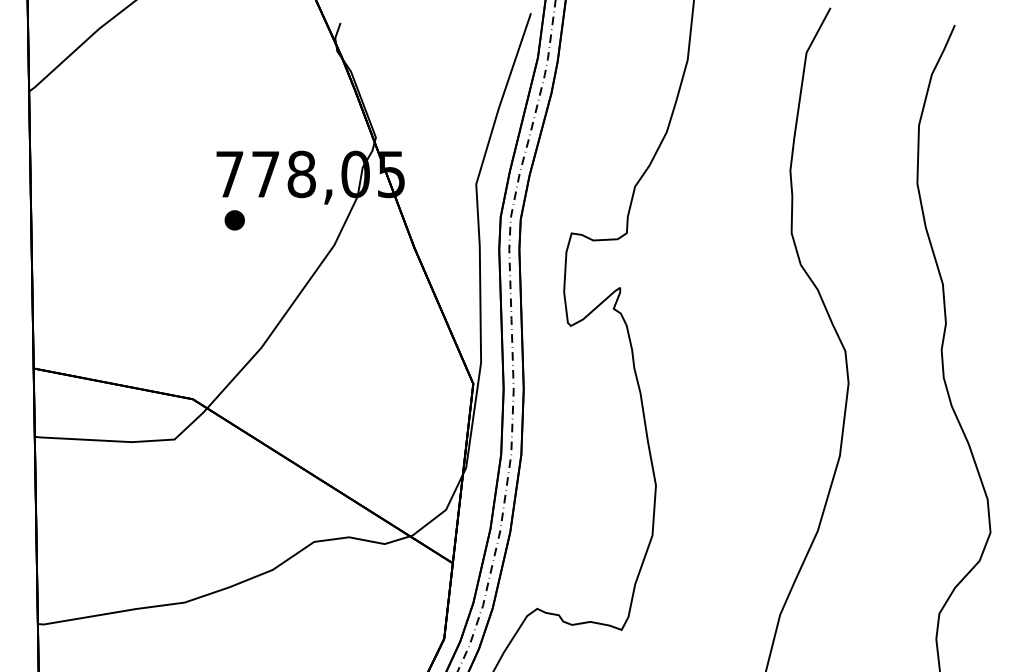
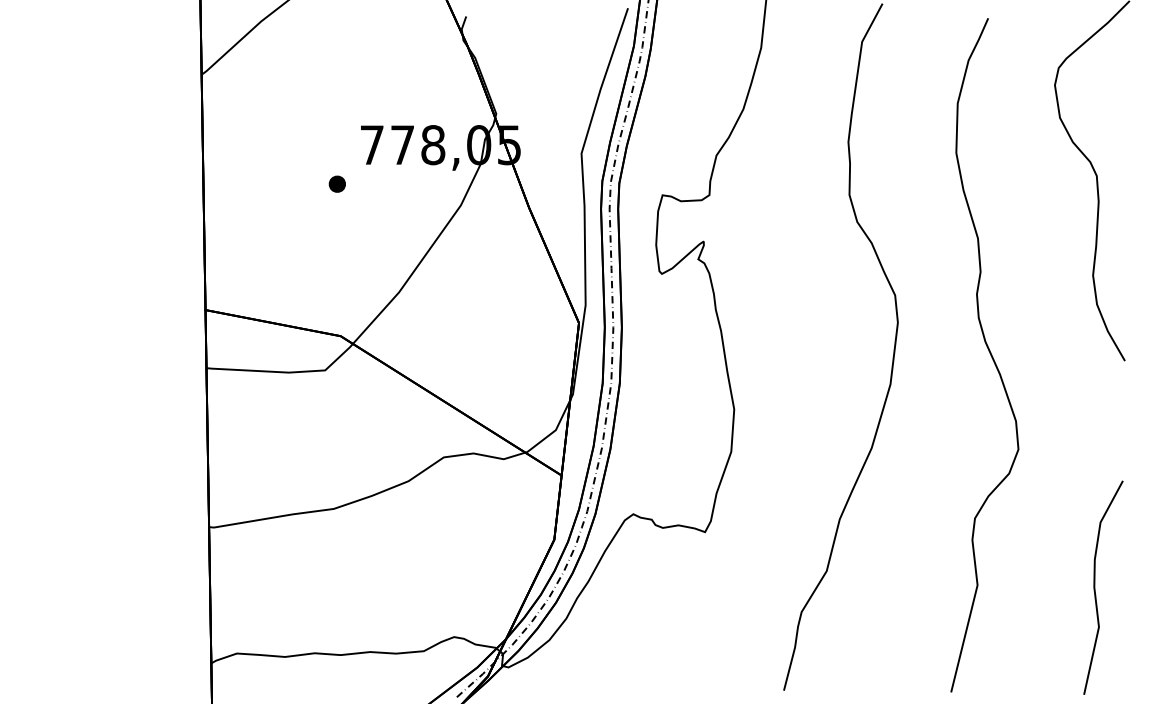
part: (233, 219) -> (336, 183), moved

